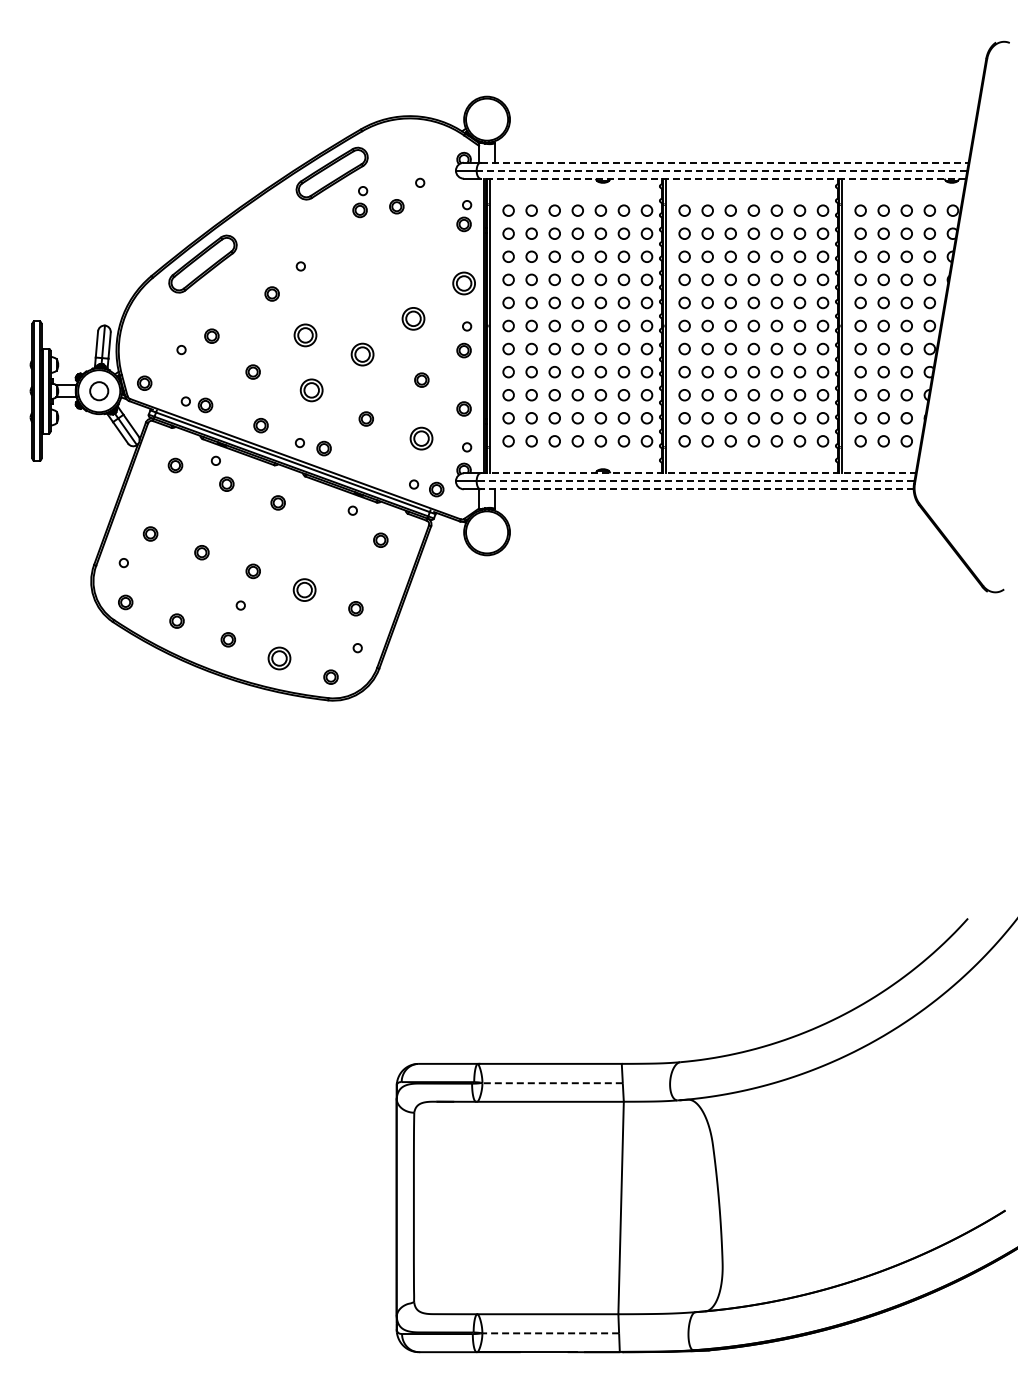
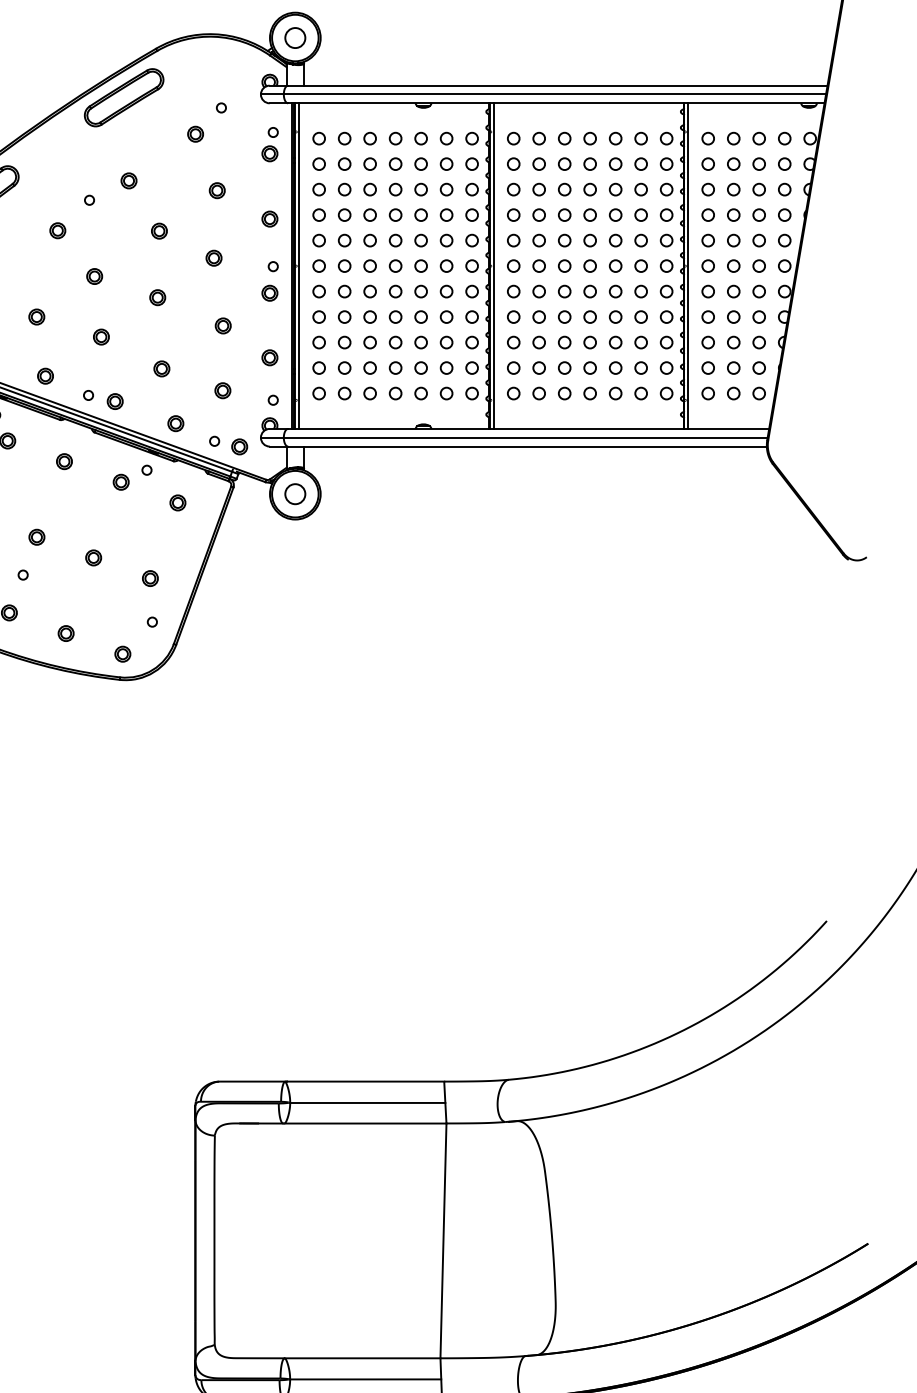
circle: (486, 119) -> (294, 37), added
line: (725, 162) -> (558, 85), dashed -> solid
line: (721, 170) -> (554, 94), dashed -> solid
line: (723, 178) -> (556, 103), dashed -> solid
part: (360, 202) -> (155, 129), removed
part: (336, 248) -> (128, 180), added
part: (416, 257) -> (217, 190), added
part: (463, 283) -> (269, 219), size x0.62
part: (363, 294) -> (158, 231), added
part: (413, 318) -> (214, 257), size x0.62
part: (305, 335) -> (94, 276), size x0.62
part: (362, 354) -> (157, 297), size x0.62
part: (311, 389) -> (101, 336), size x0.62
part: (421, 438) -> (222, 390), size x0.62
part: (378, 468) -> (175, 423), added
line: (698, 473) -> (529, 429), dashed -> solid
line: (695, 481) -> (525, 437), dashed -> solid
line: (697, 489) -> (527, 446), dashed -> solid
part: (329, 521) -> (121, 482), added
circle: (486, 532) -> (294, 494), added
part: (304, 589) -> (93, 557), size x0.62
part: (279, 658) -> (65, 633), size x0.62
line: (552, 1083) -> (367, 1103), dashed -> solid
line: (550, 1333) -> (365, 1379), dashed -> solid

